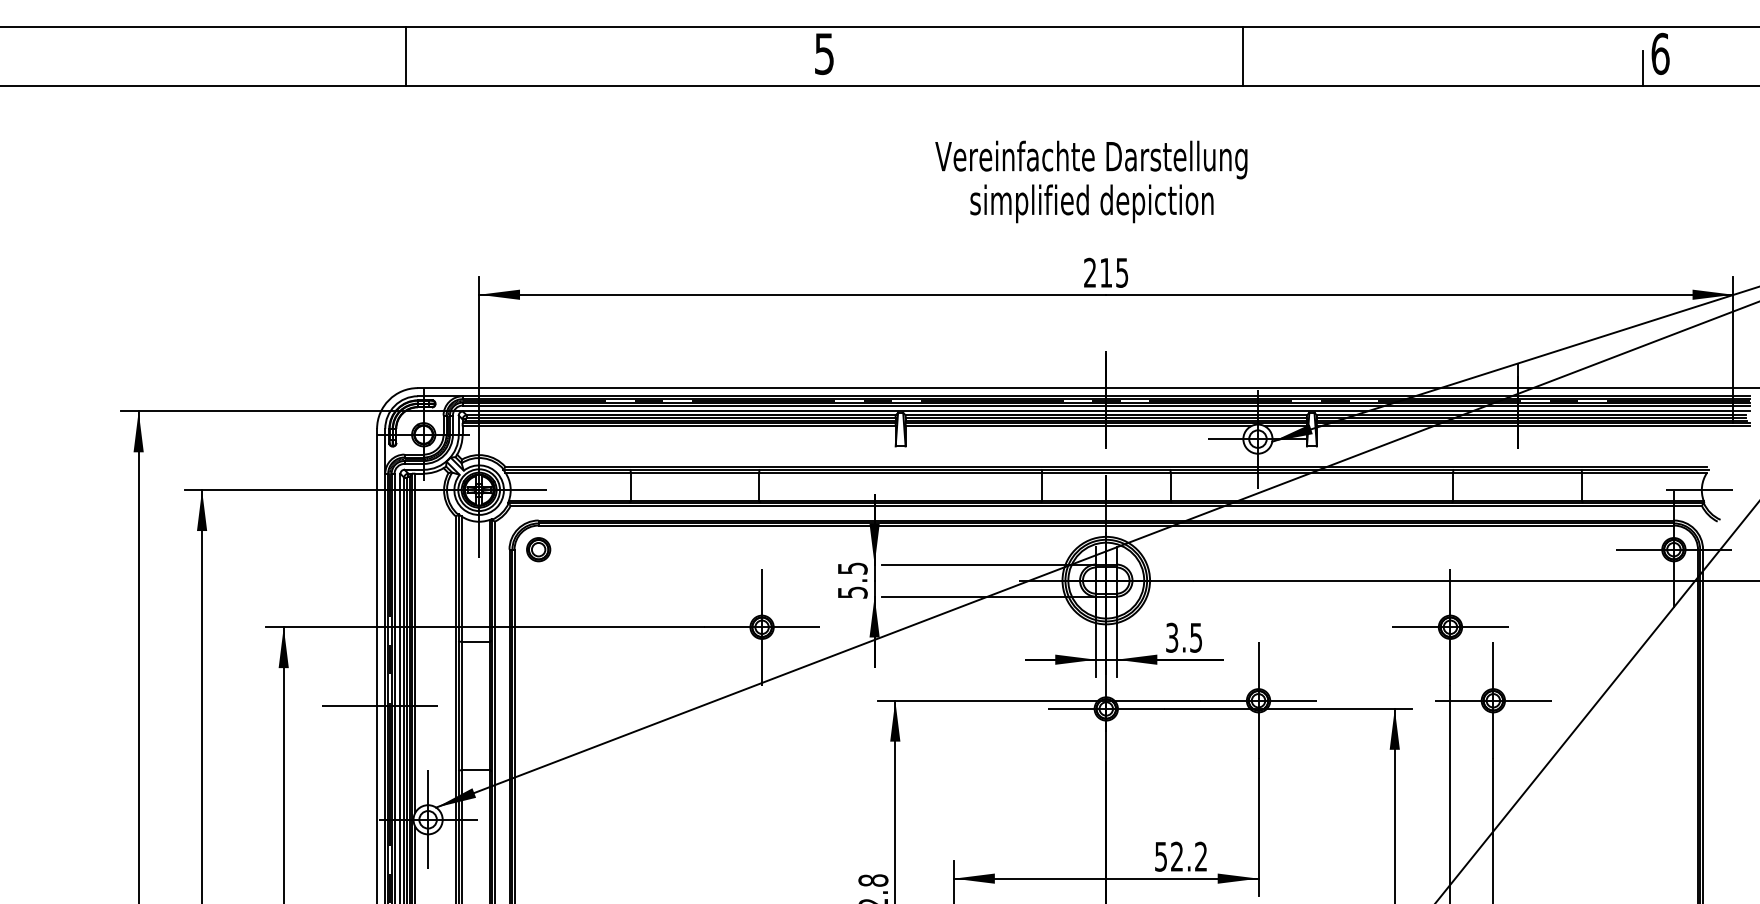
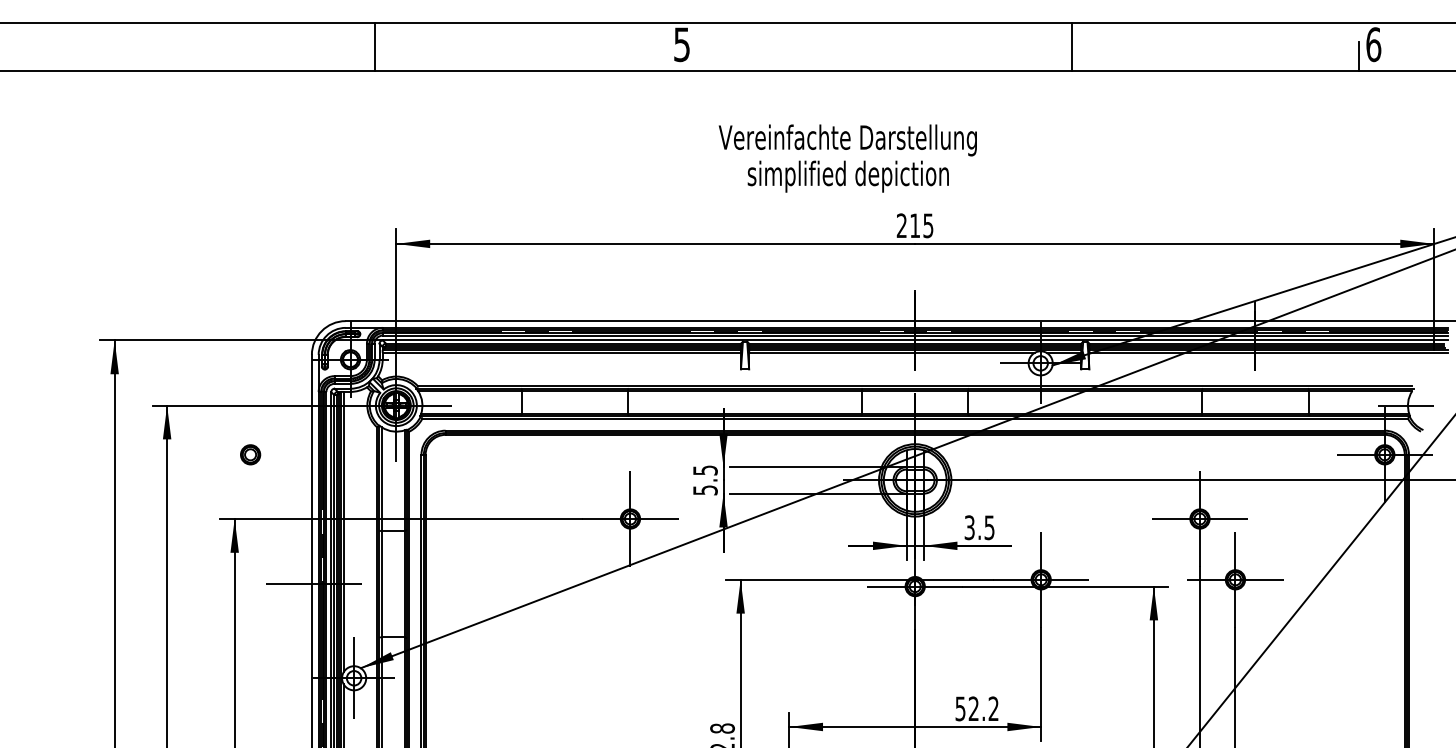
line: (405, 56) -> (375, 46), moved
line: (1243, 56) -> (1072, 46), moved
text: (1090, 181) -> (847, 158), moved
part: (538, 549) -> (250, 454), moved

